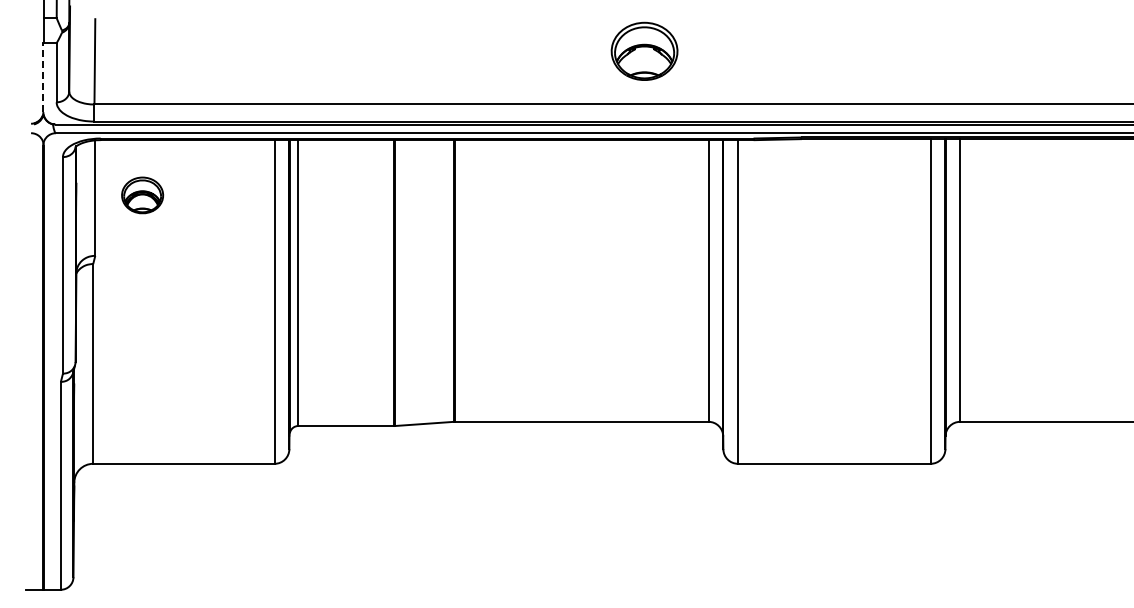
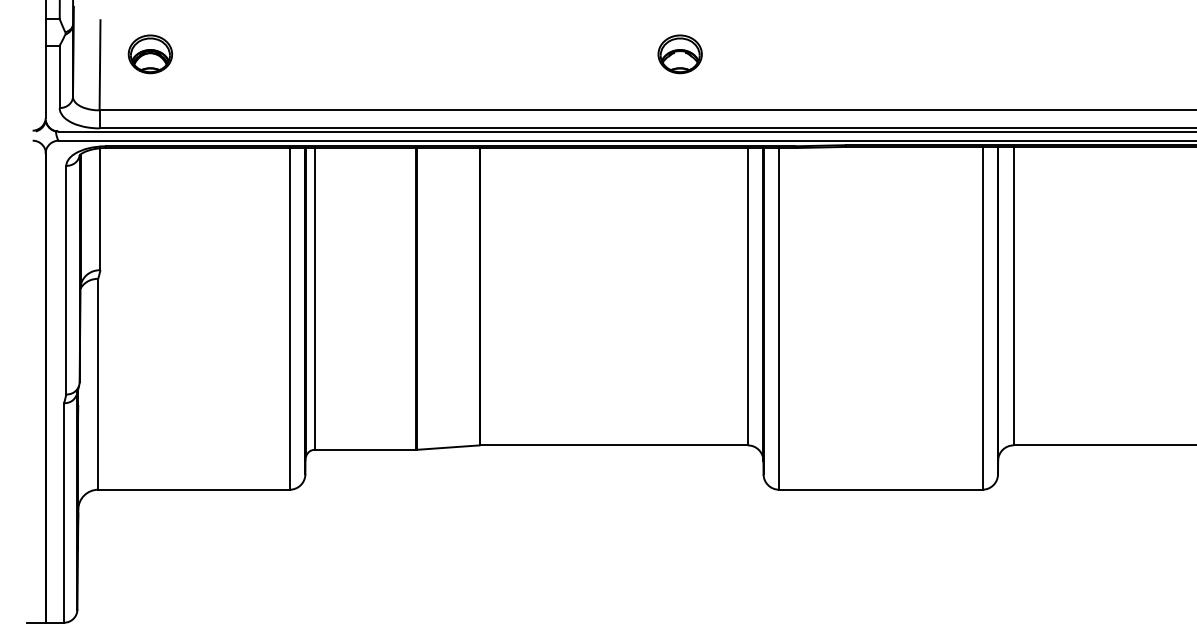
part: (643, 51) -> (679, 54), size x0.62
line: (43, 77) -> (45, 81), dashed -> solid
part: (142, 195) -> (150, 54), moved

